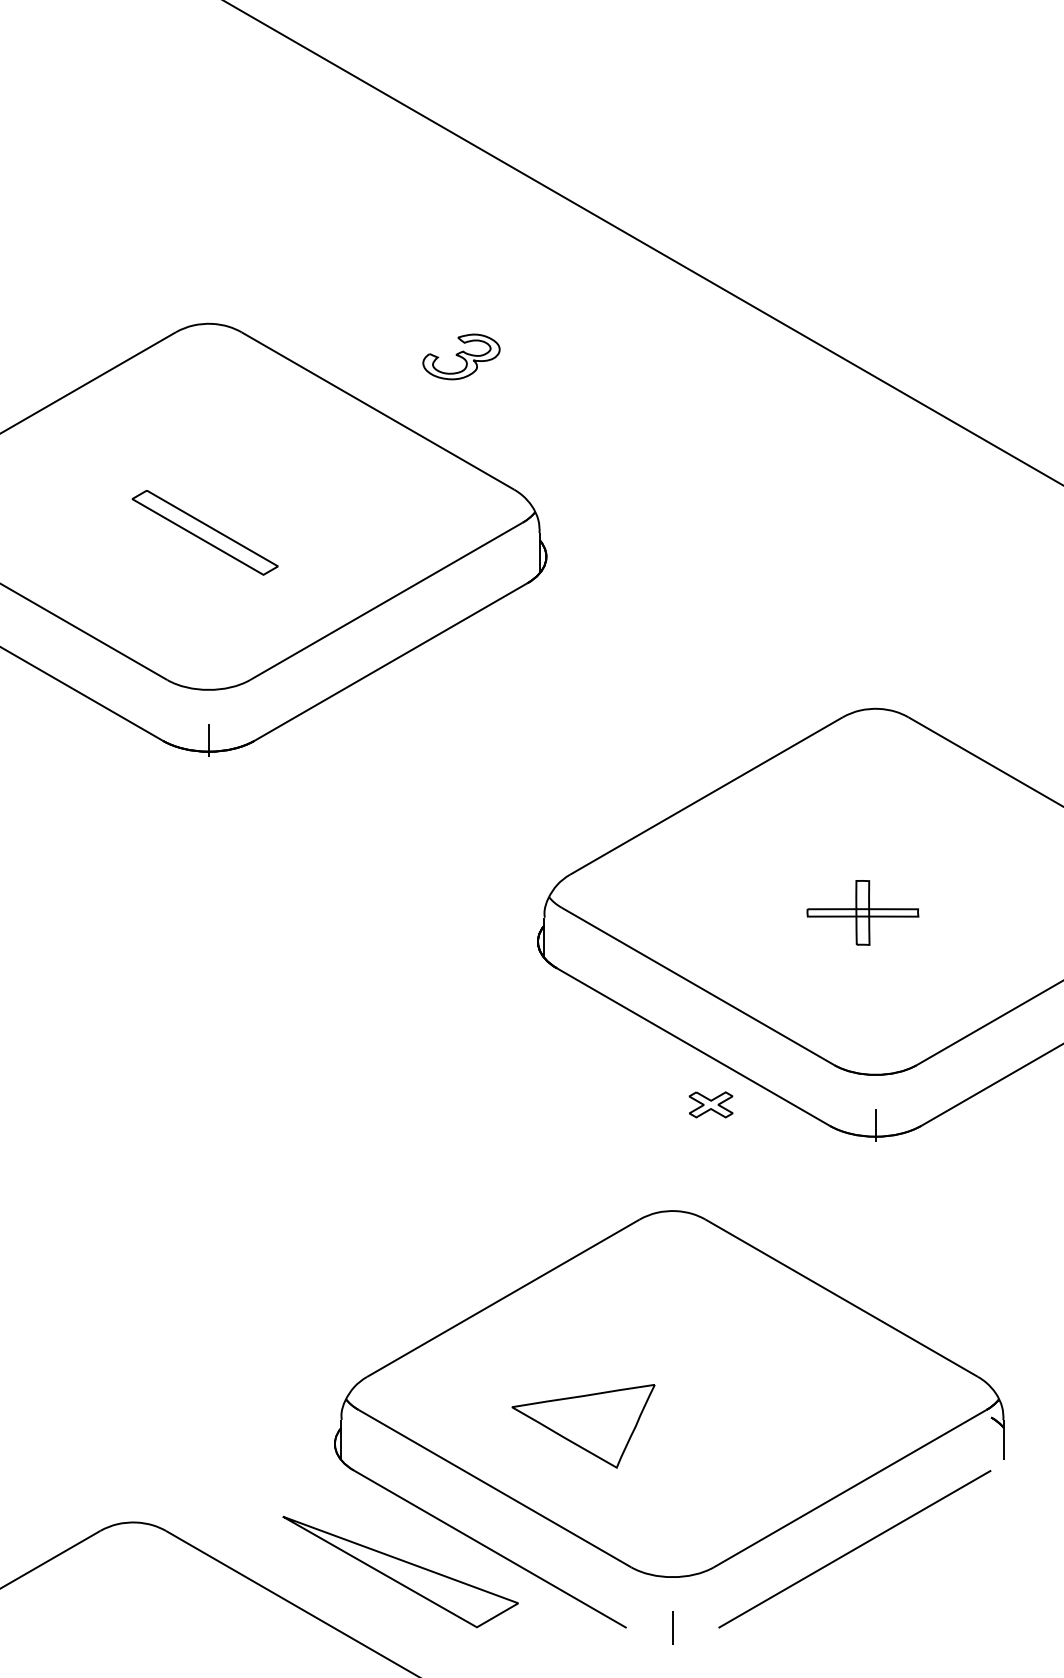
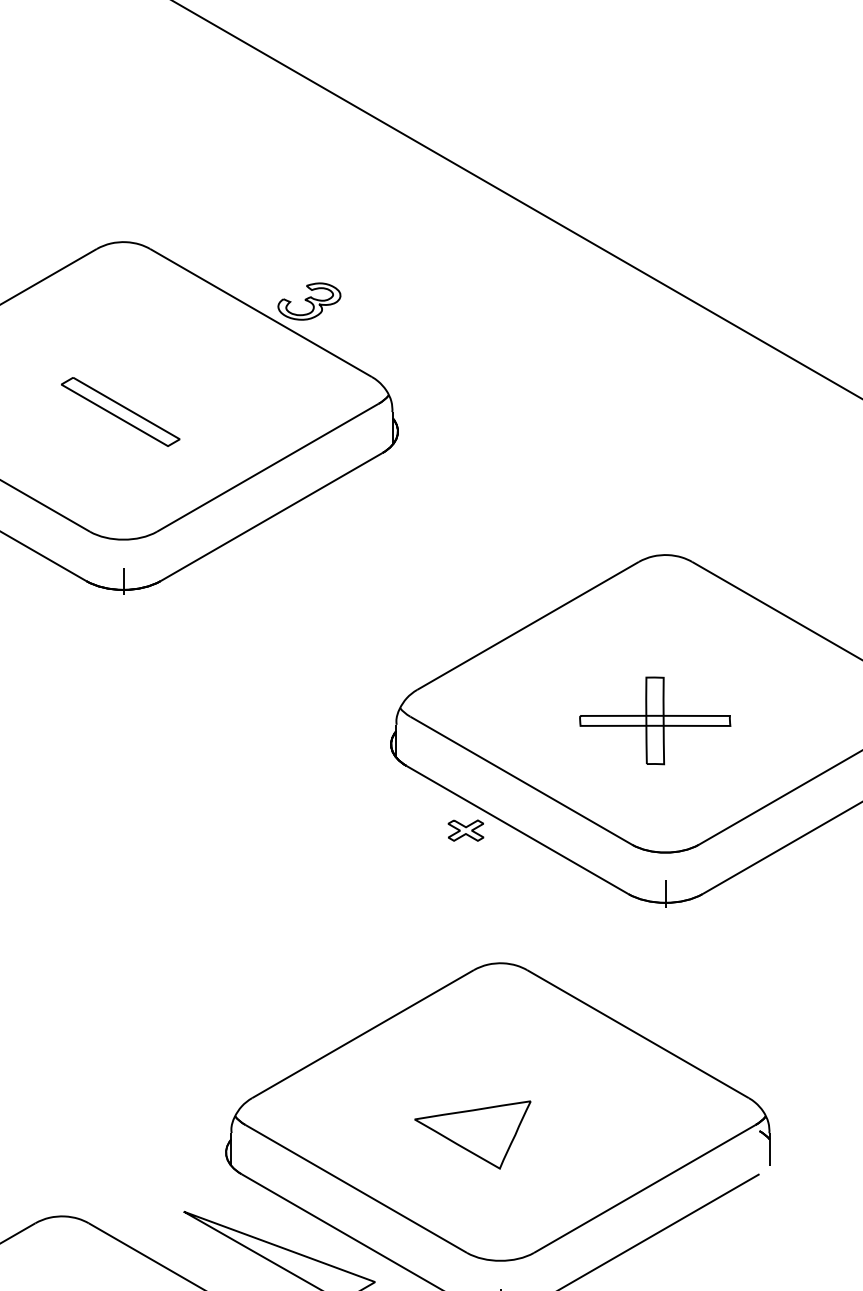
part: (461, 356) -> (309, 301), moved
part: (862, 912) -> (654, 720), size x1.67
part: (710, 1104) -> (465, 830), moved
part: (583, 1426) -> (472, 1135), moved

